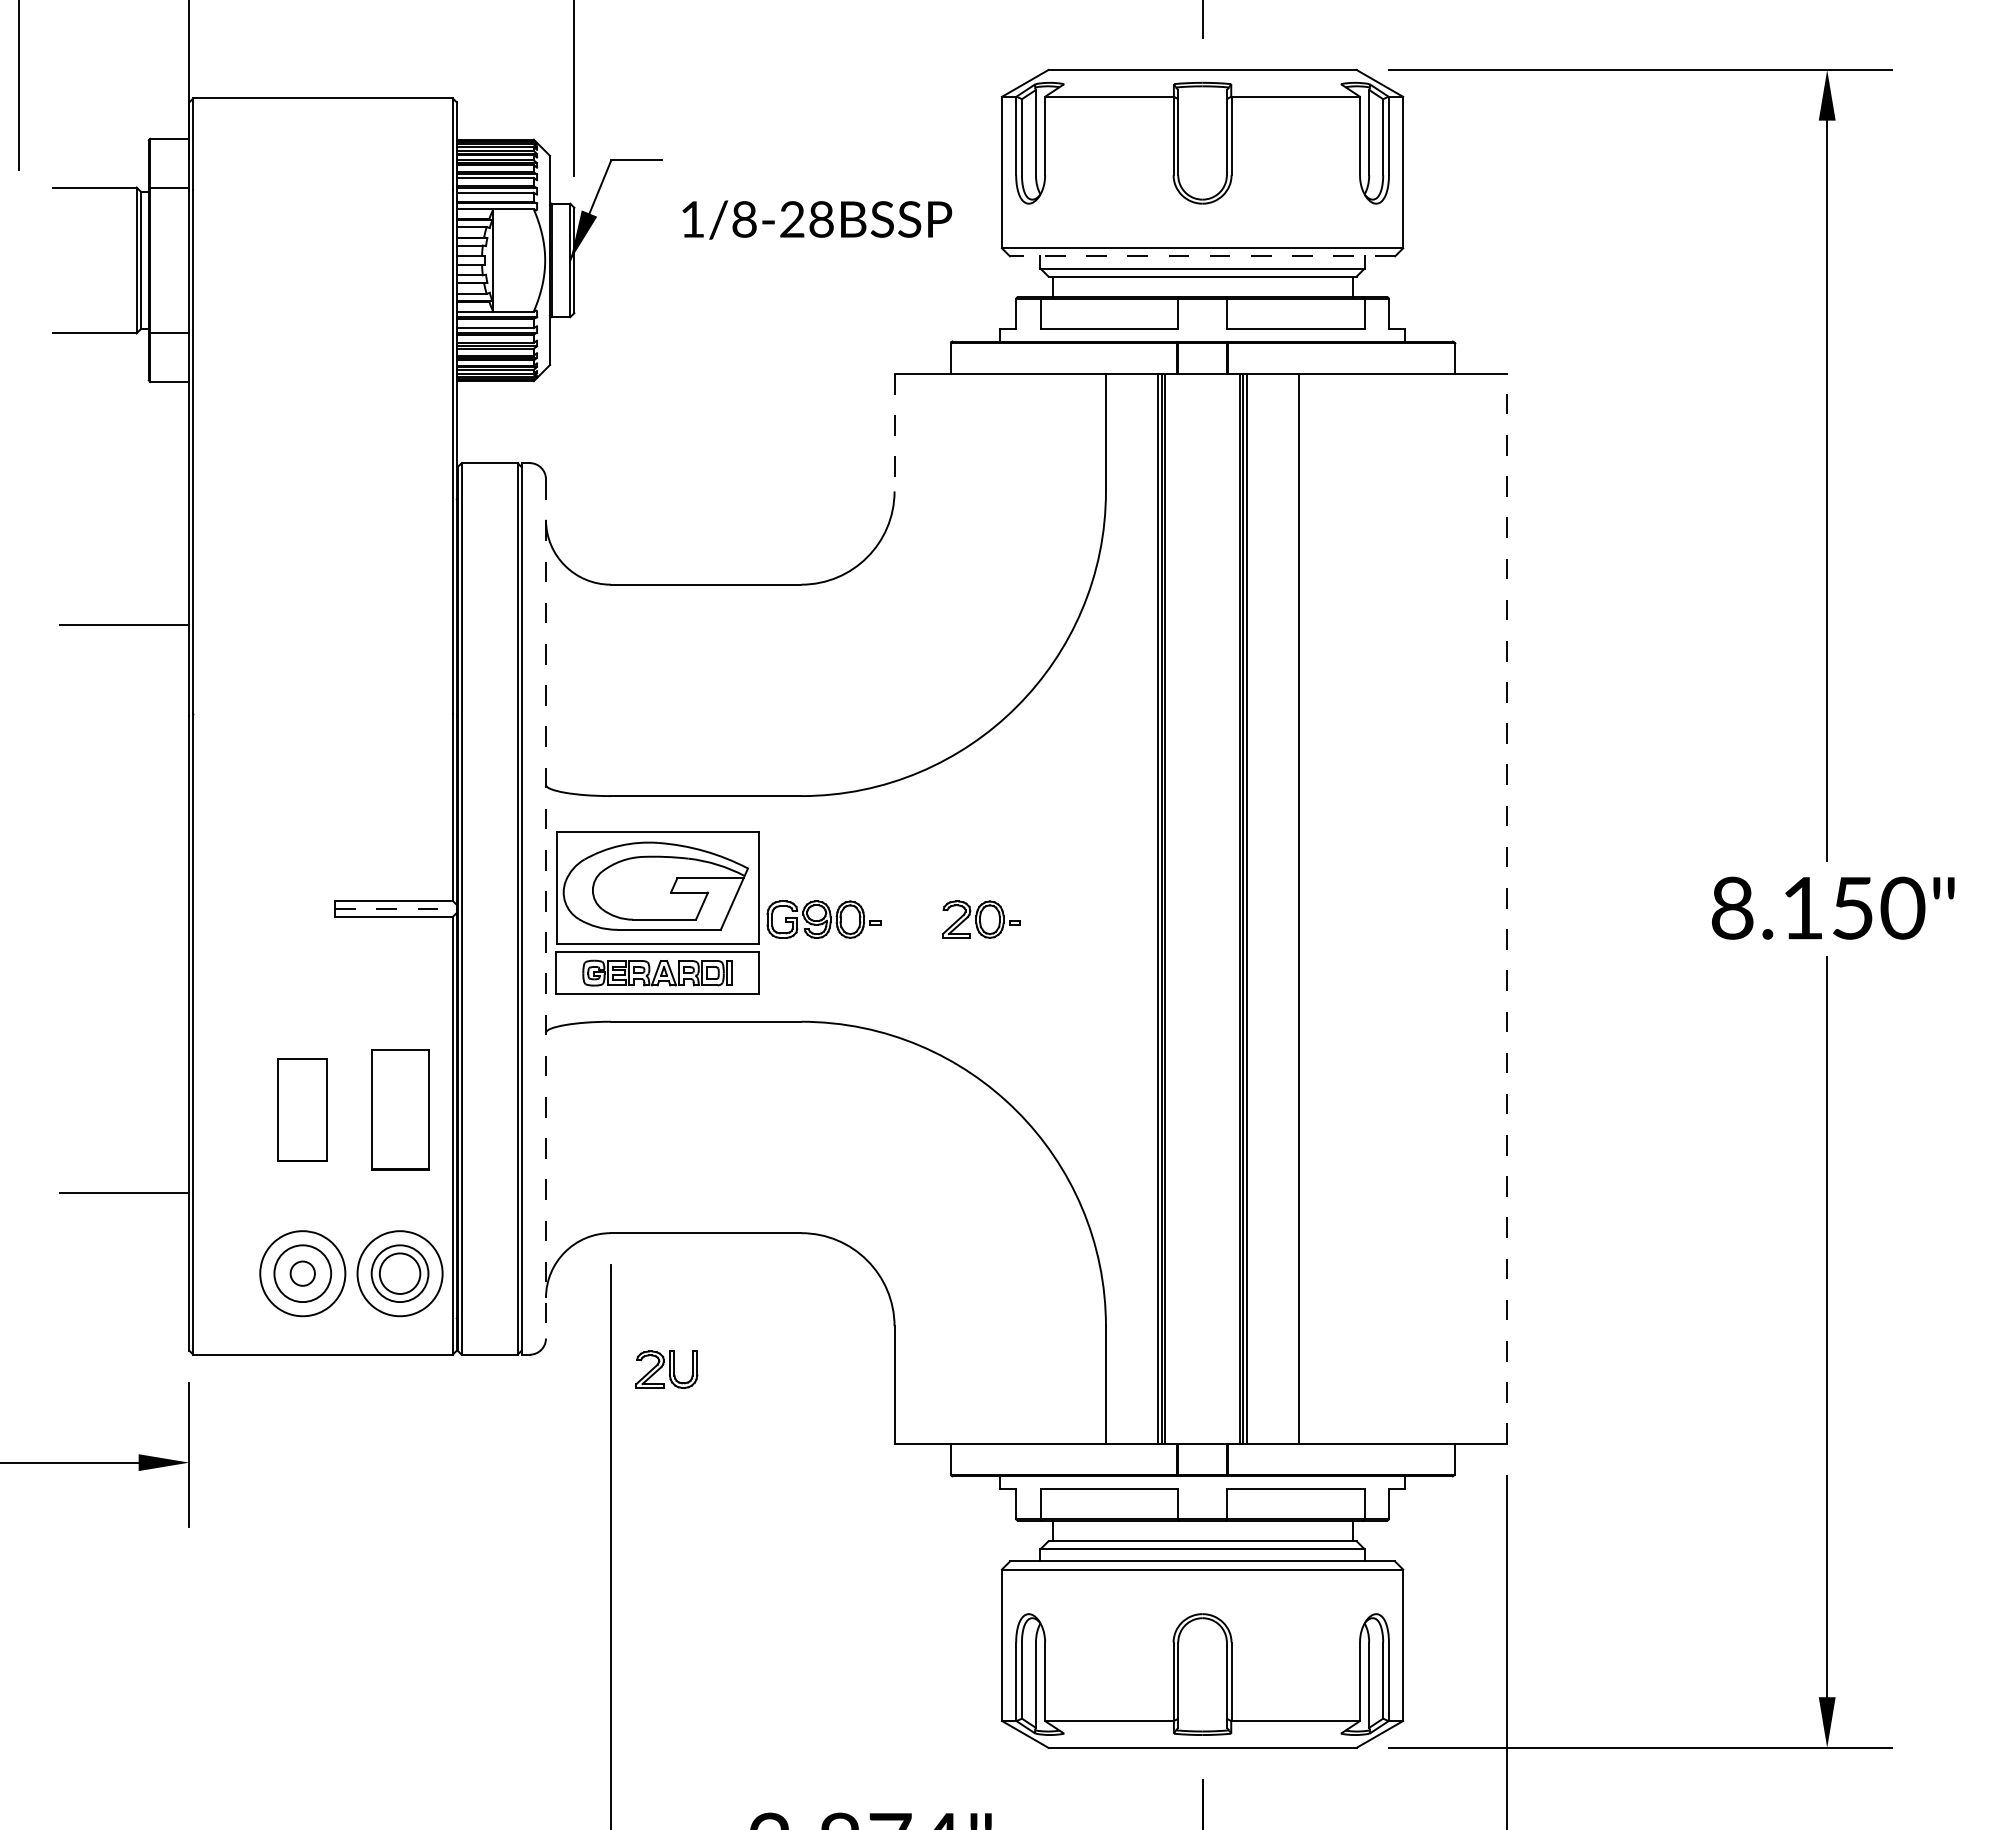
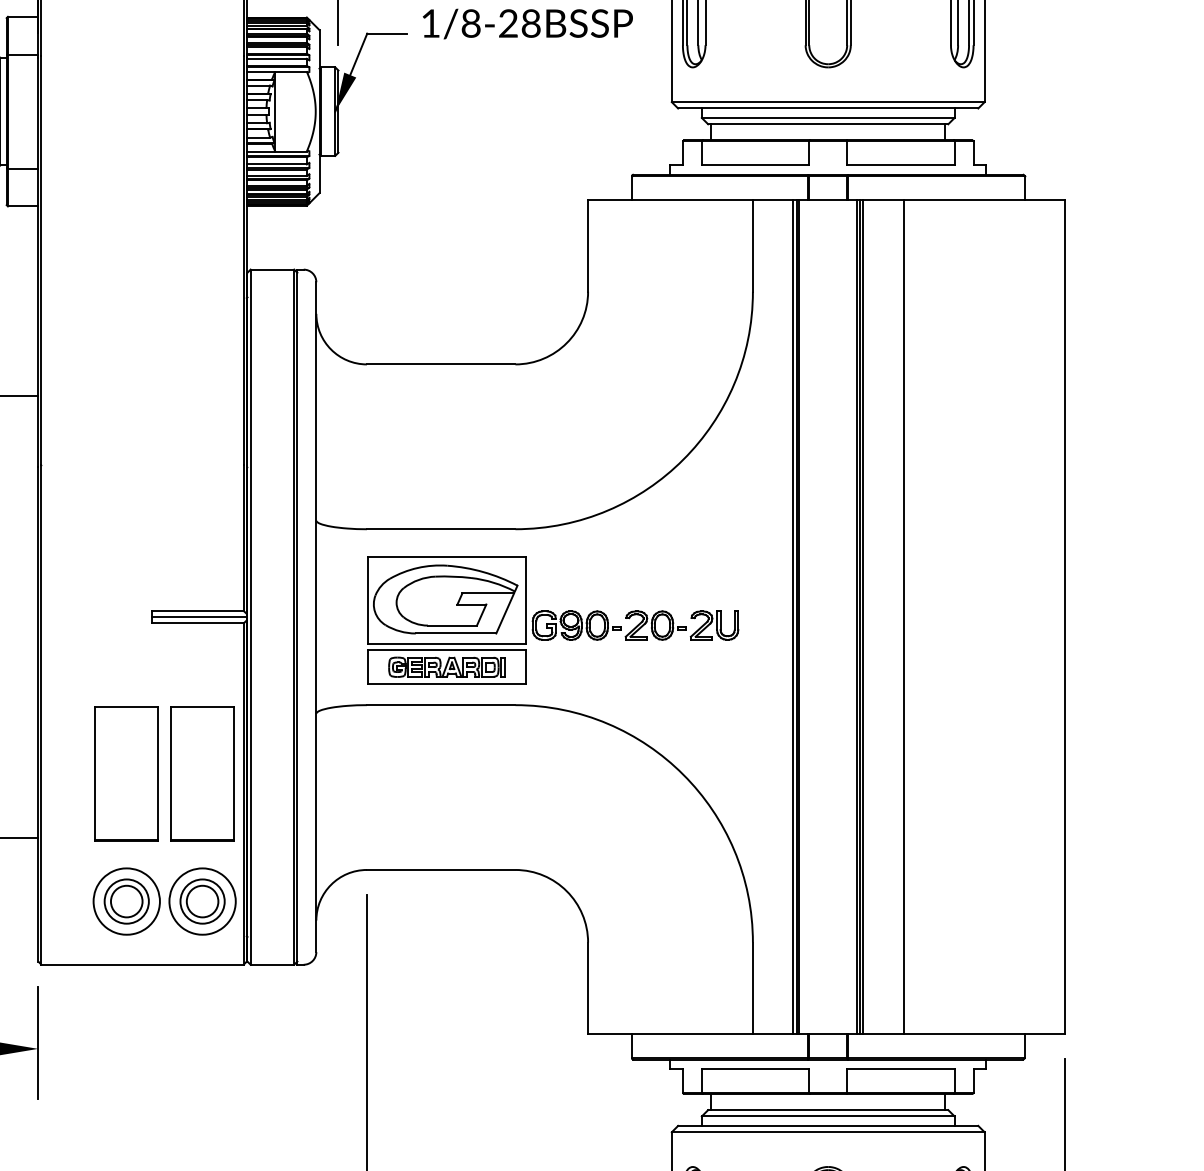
text: (817, 219) -> (528, 23), moved
line: (1202, 256) -> (828, 108), dashed -> solid
line: (894, 432) -> (588, 245), dashed -> solid
line: (396, 908) -> (199, 616), dashed -> solid
line: (545, 908) -> (315, 616), dashed -> solid
line: (1506, 908) -> (1065, 616), dashed -> solid
part: (718, 912) -> (494, 619), moved
part: (302, 1109) -> (126, 773), size x1.67
part: (400, 1109) -> (202, 773), size x1.43
circle: (302, 1273) -> (126, 901), size x1.67
part: (666, 1369) -> (714, 625), moved

